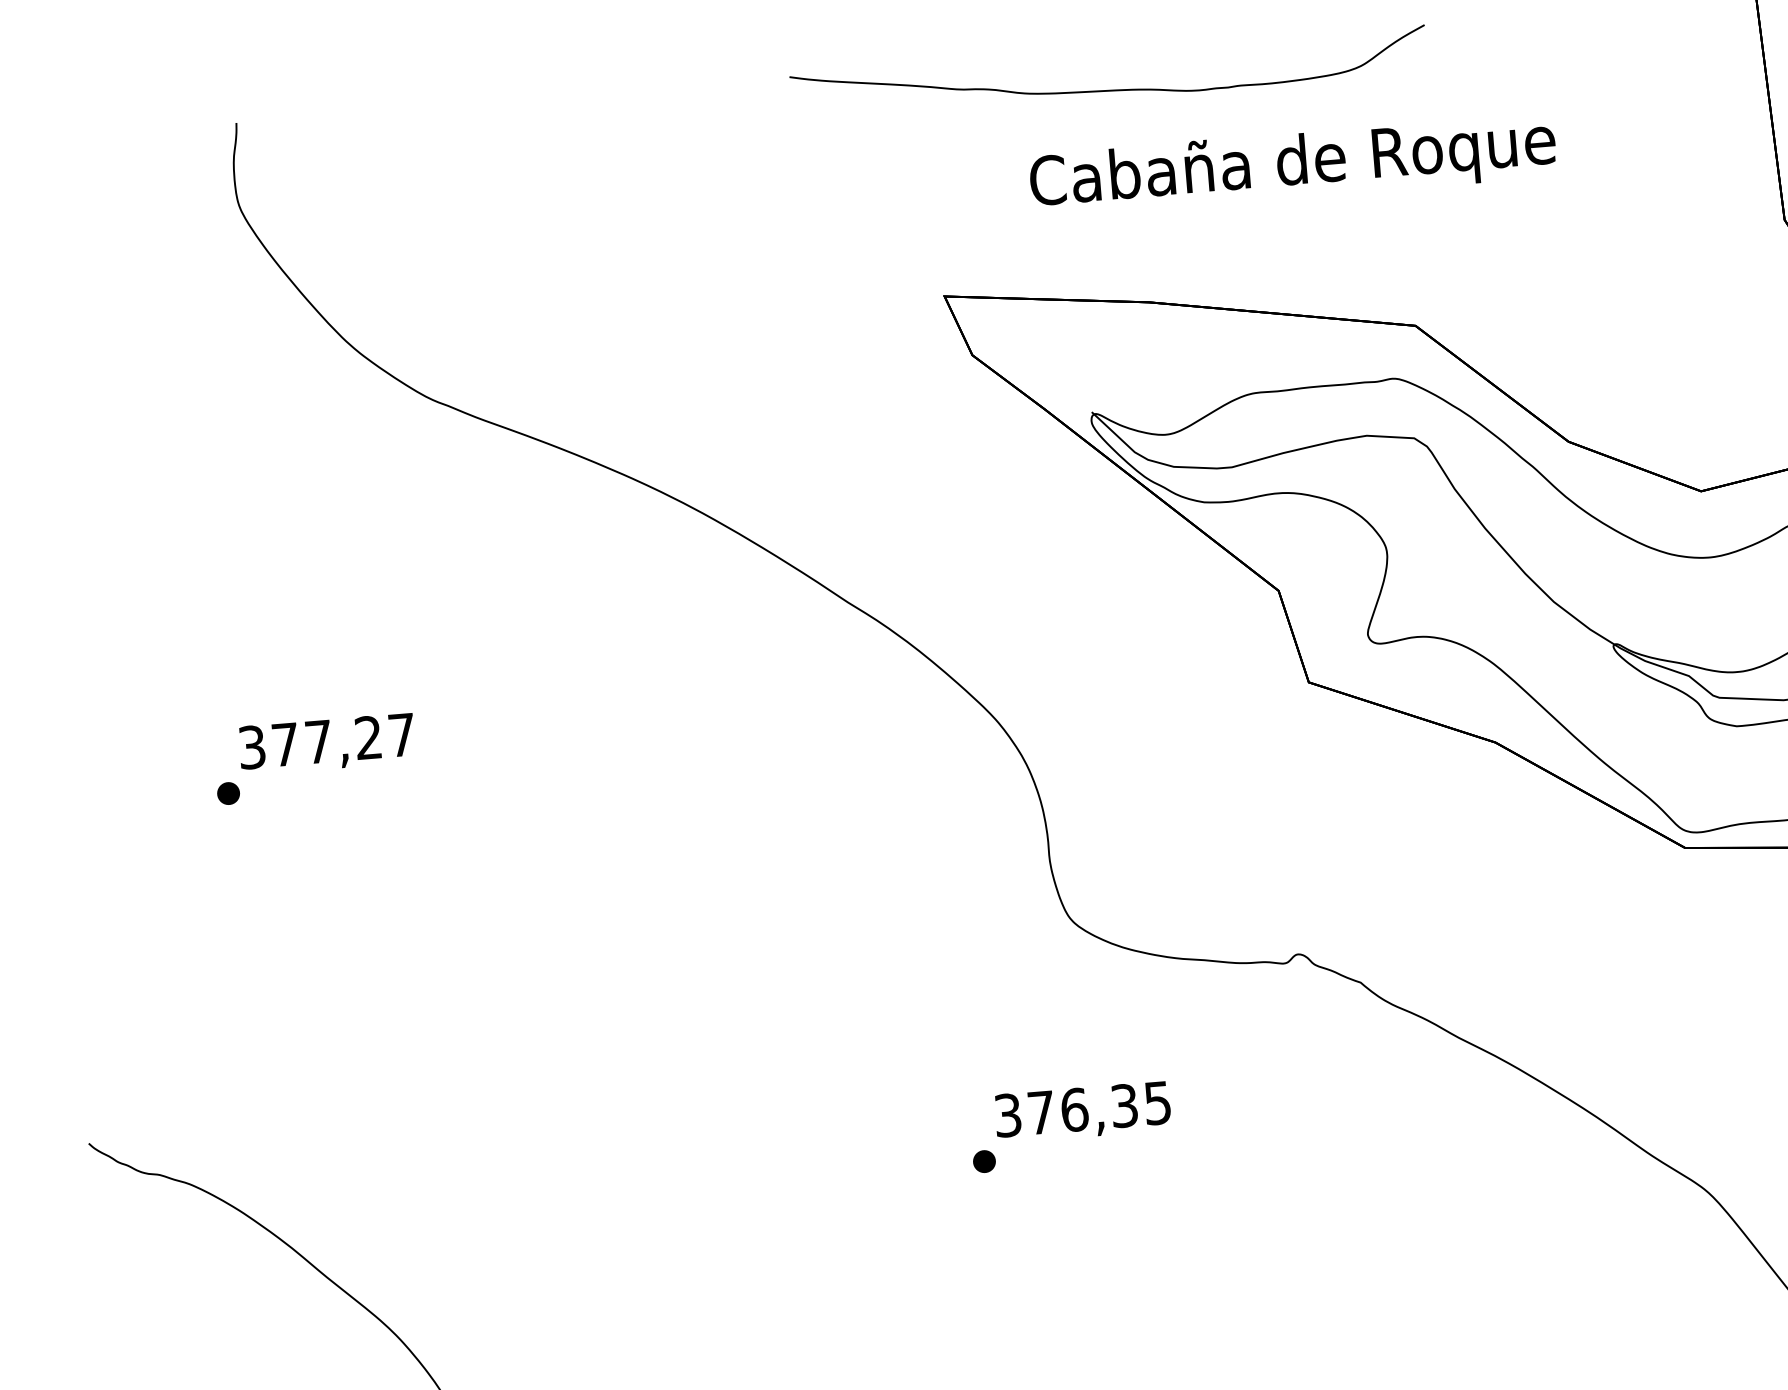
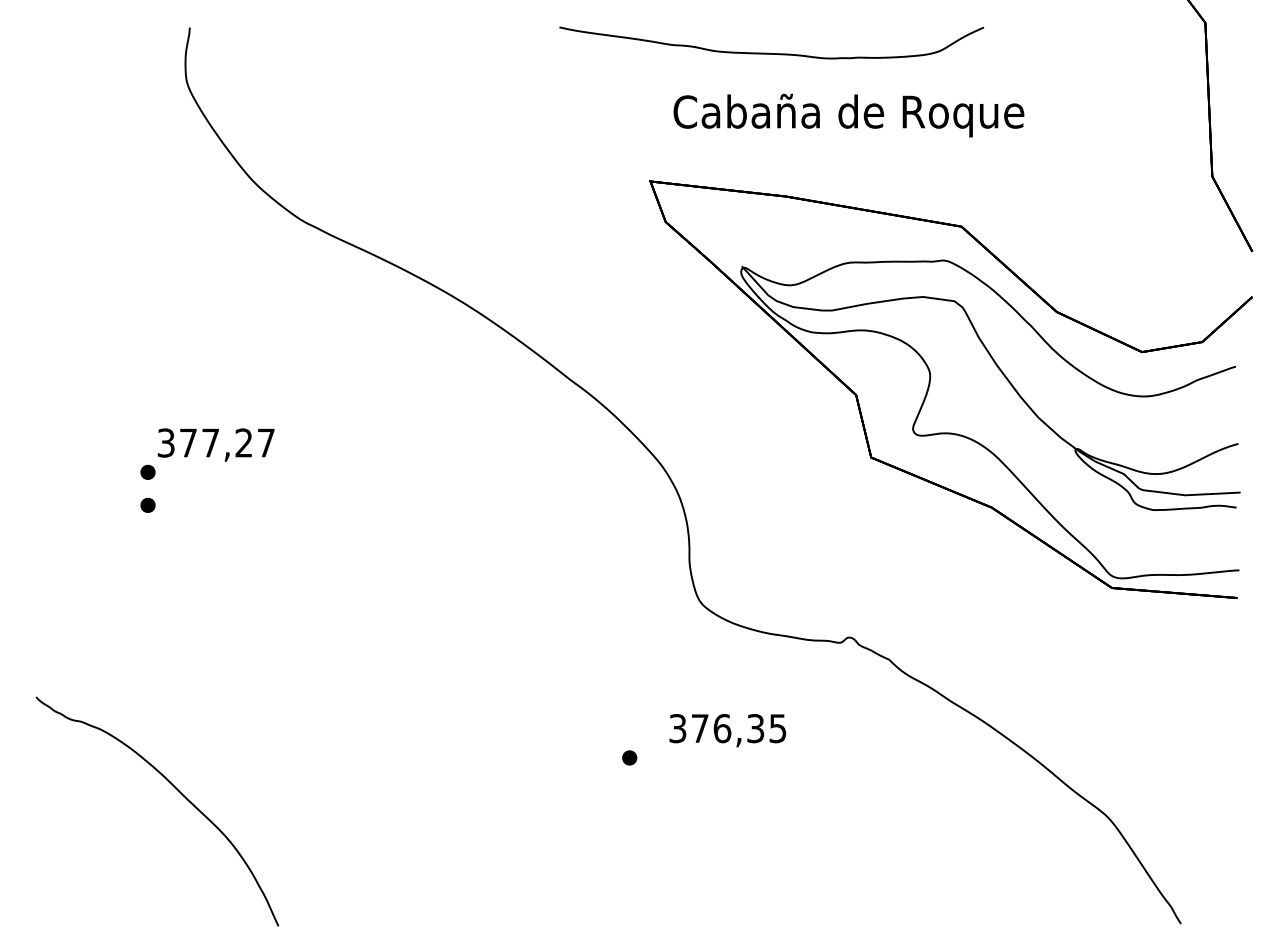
text: (1292, 165) -> (848, 115), moved
part: (231, 841) -> (147, 504), added
text: (1082, 1112) -> (727, 730), moved

